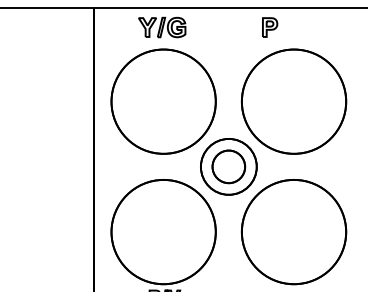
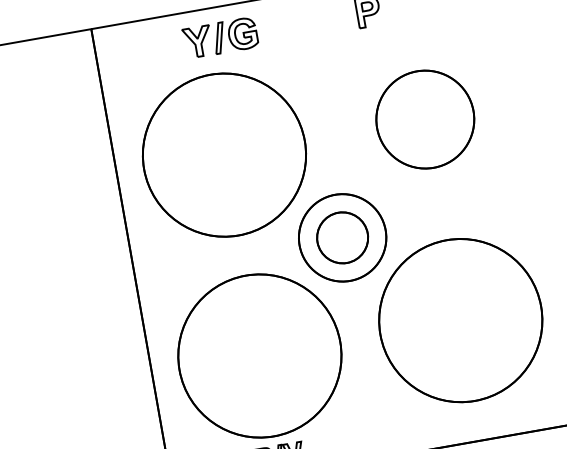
part: (162, 27) -> (221, 37), moved
part: (293, 101) -> (424, 119), size x0.6

